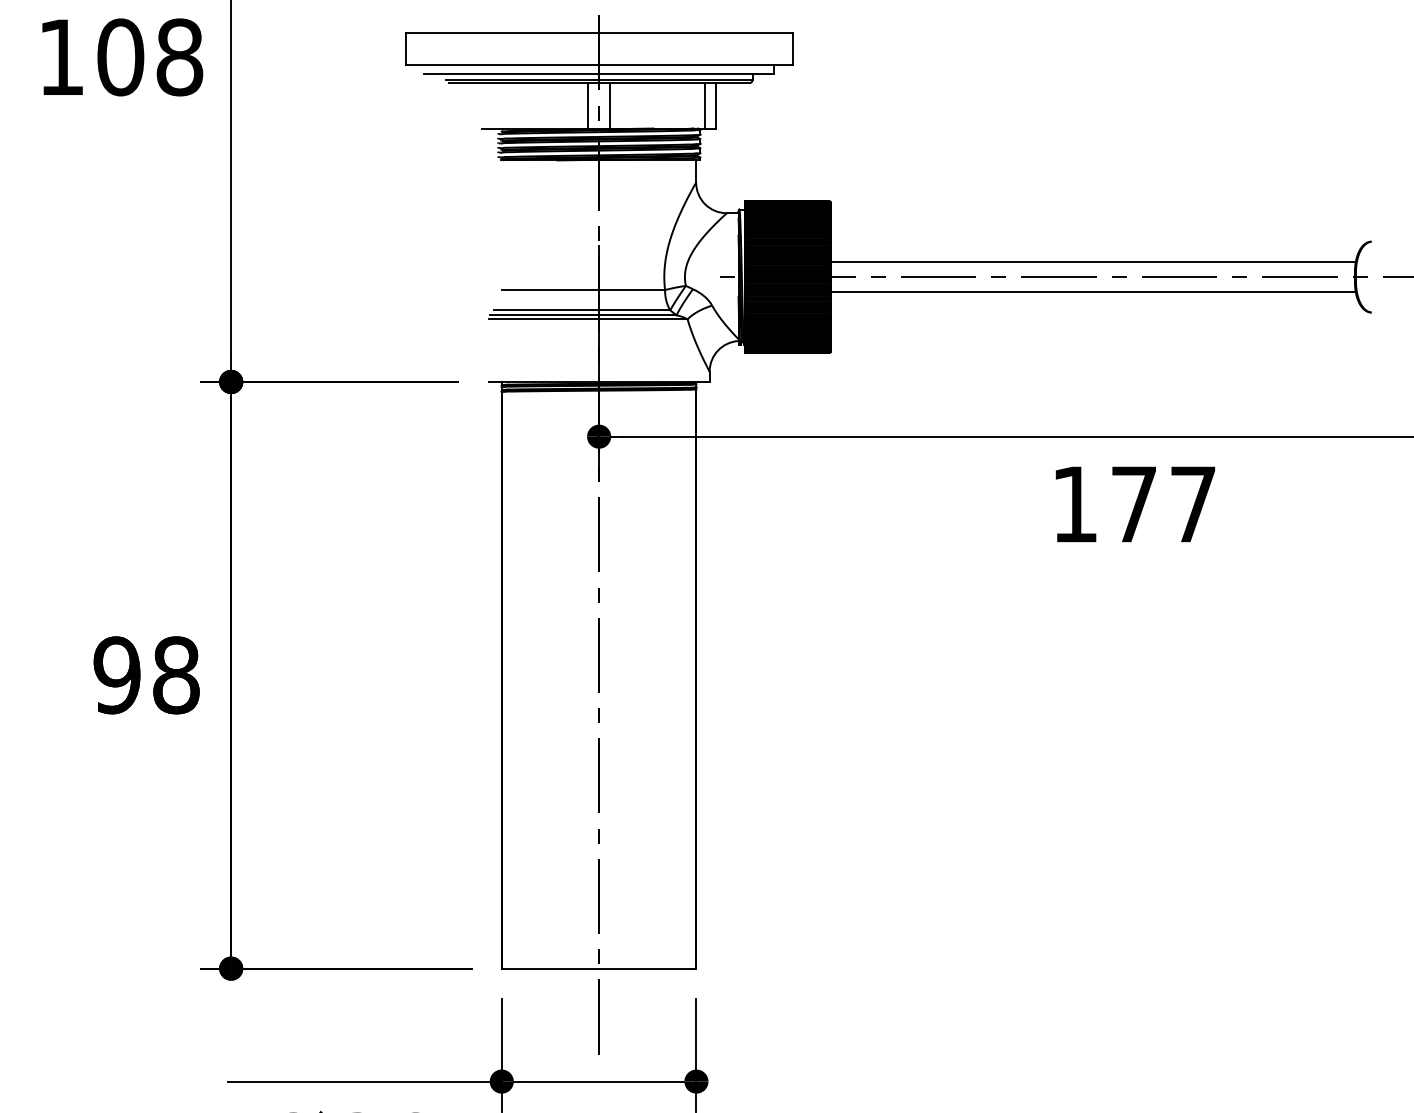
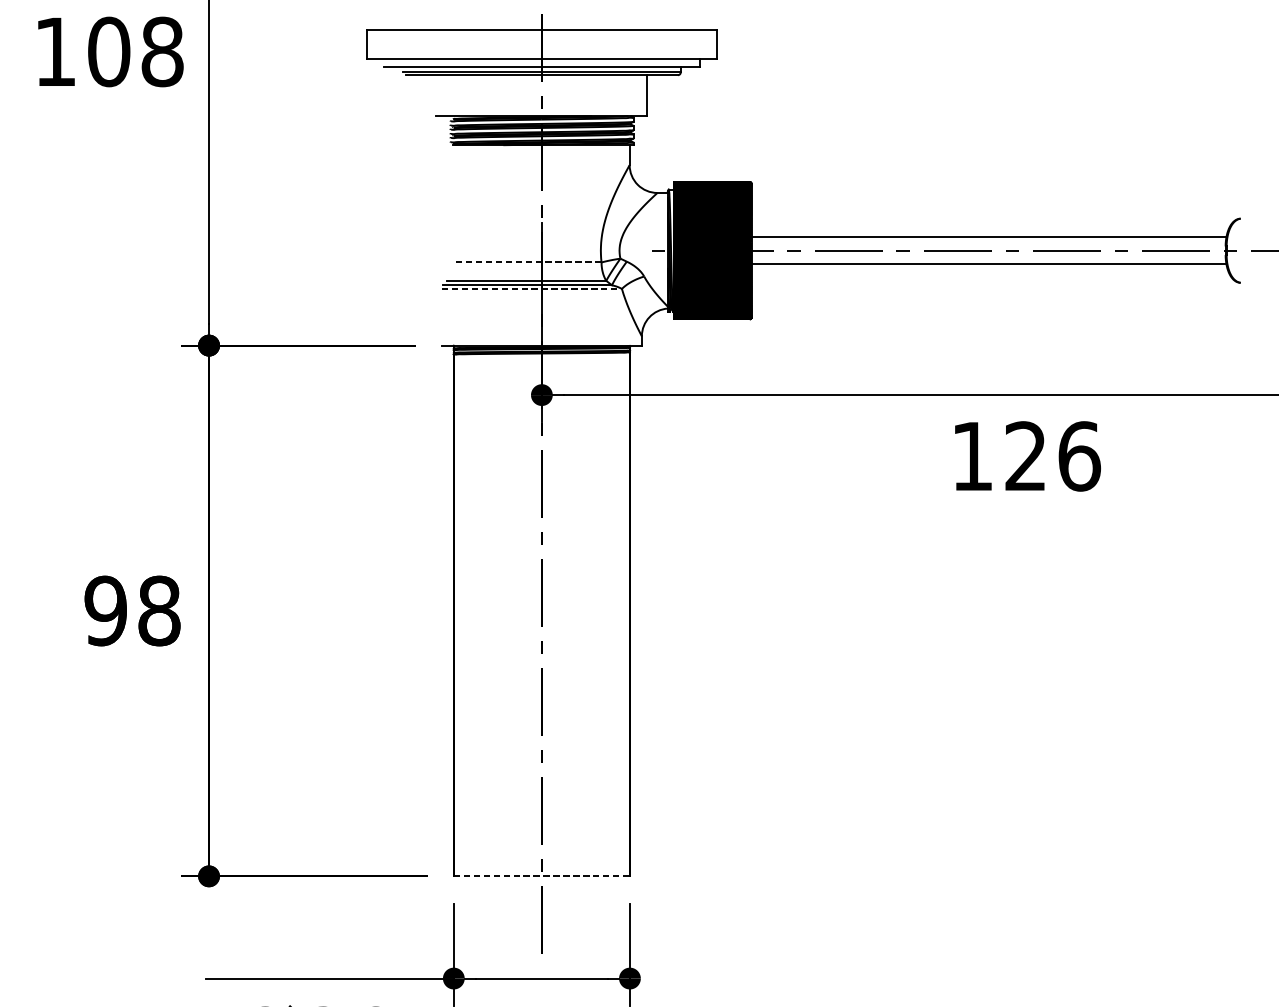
line: (588, 105) -> (532, 95), removed
line: (609, 105) -> (551, 95), removed
line: (705, 105) -> (638, 95), removed
line: (583, 290) -> (527, 262), solid -> dashed
line: (588, 319) -> (532, 289), solid -> dashed
text: (1164, 504) -> (1053, 456), 177 -> 126
line: (599, 968) -> (542, 876), solid -> dashed

